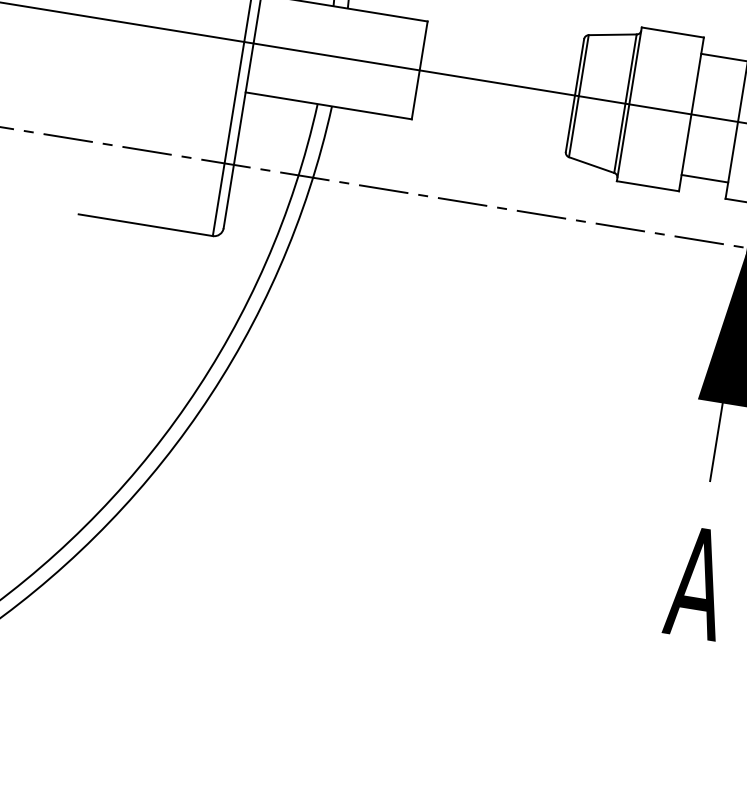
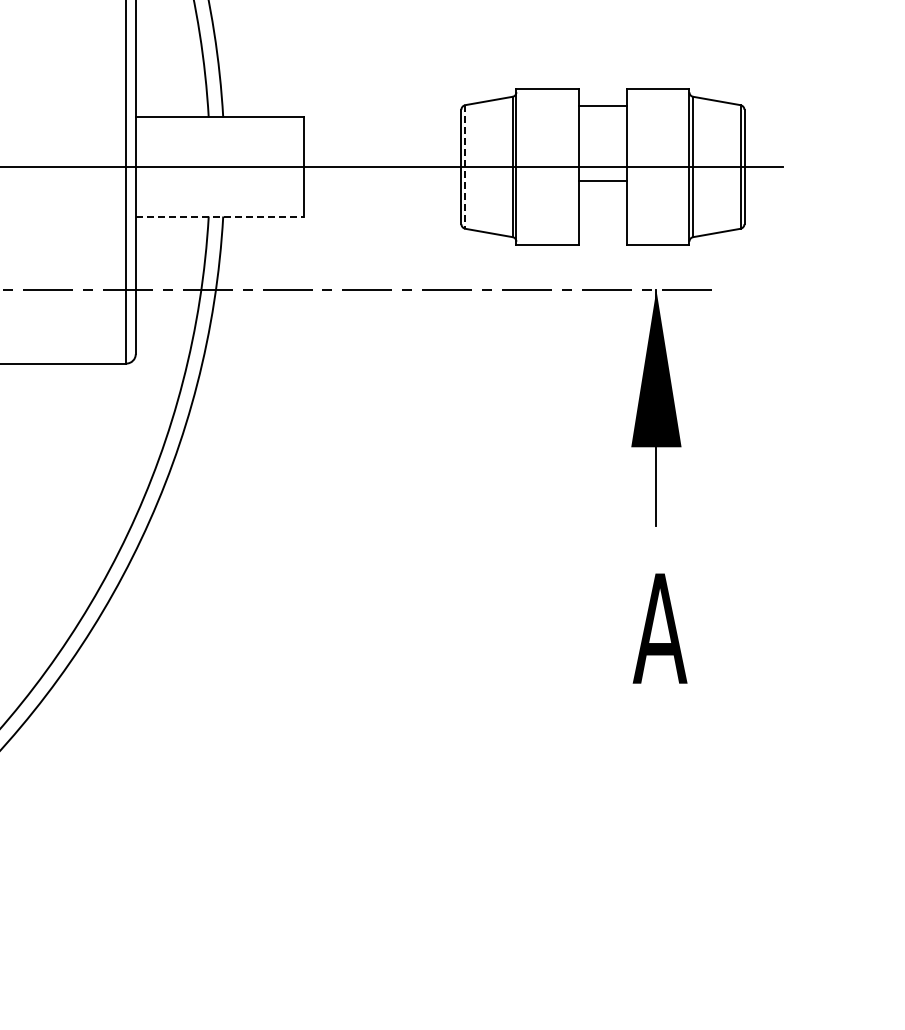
line: (579, 95) -> (465, 166), solid -> dashed
line: (329, 105) -> (220, 216), solid -> dashed
line: (704, 178) -> (602, 181), moved

